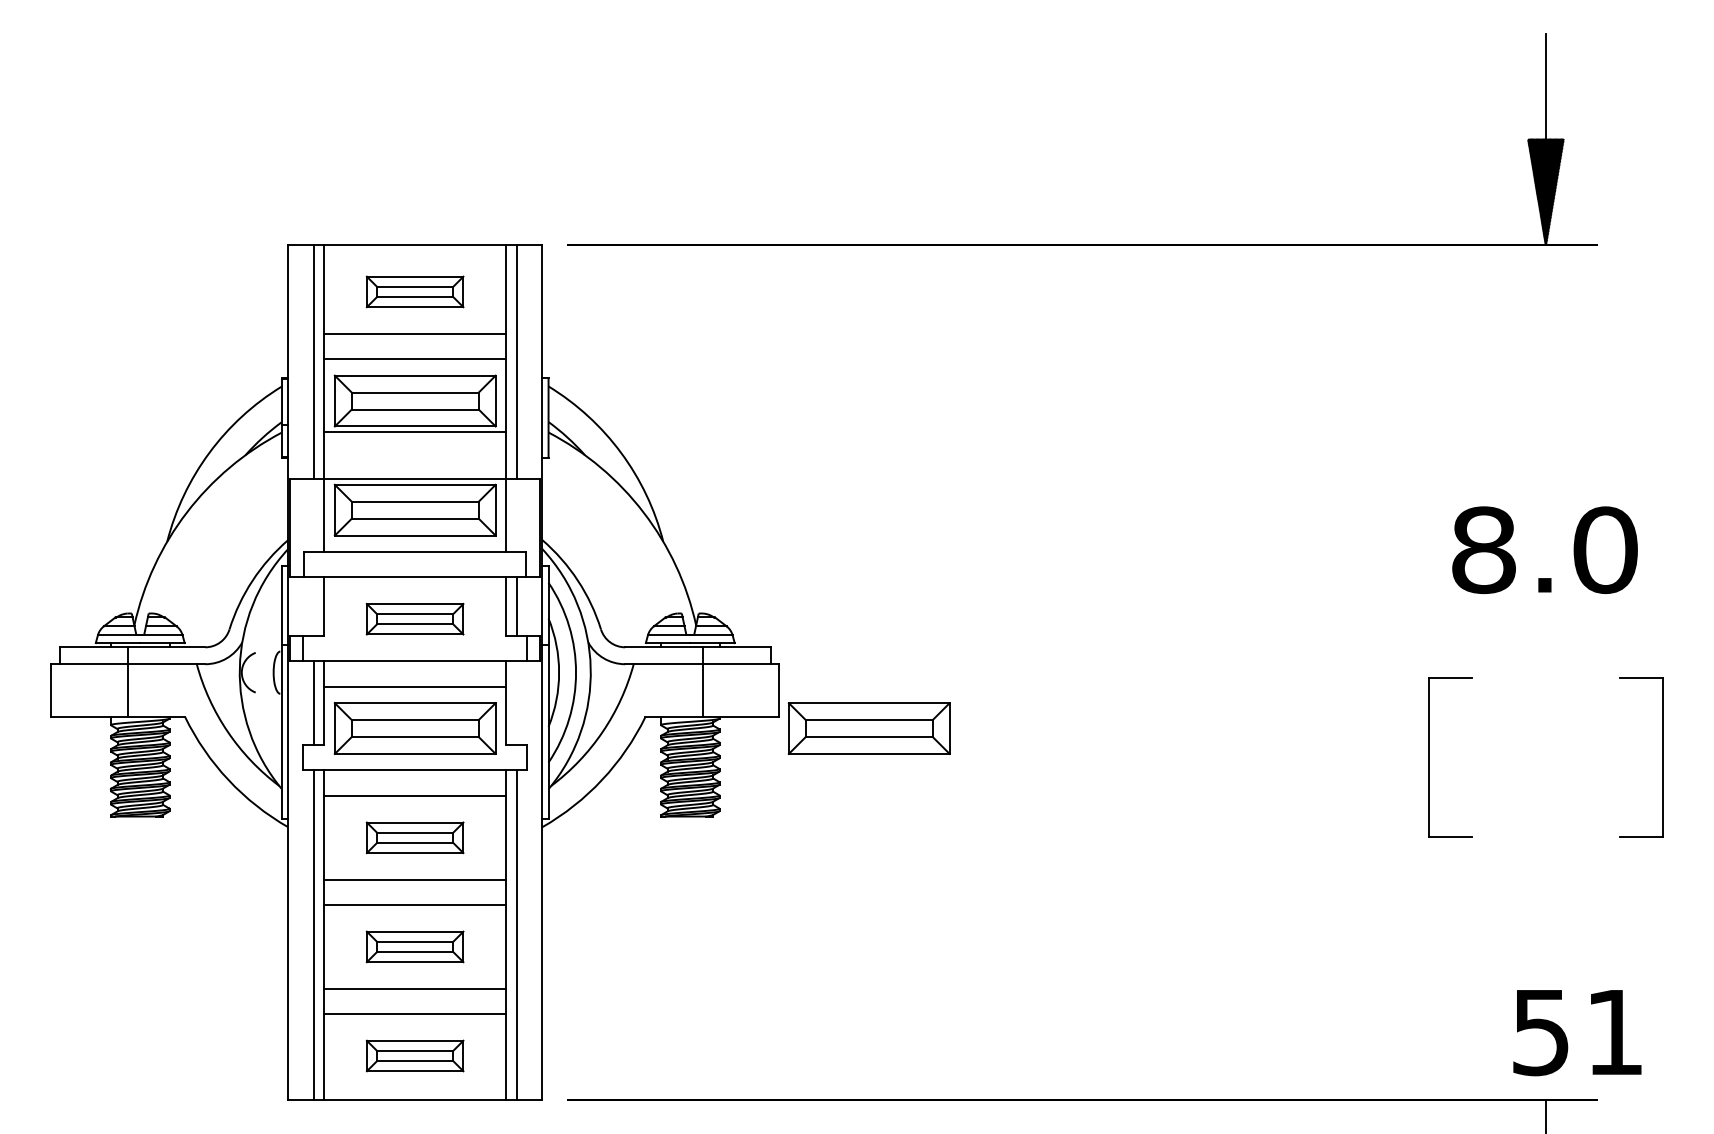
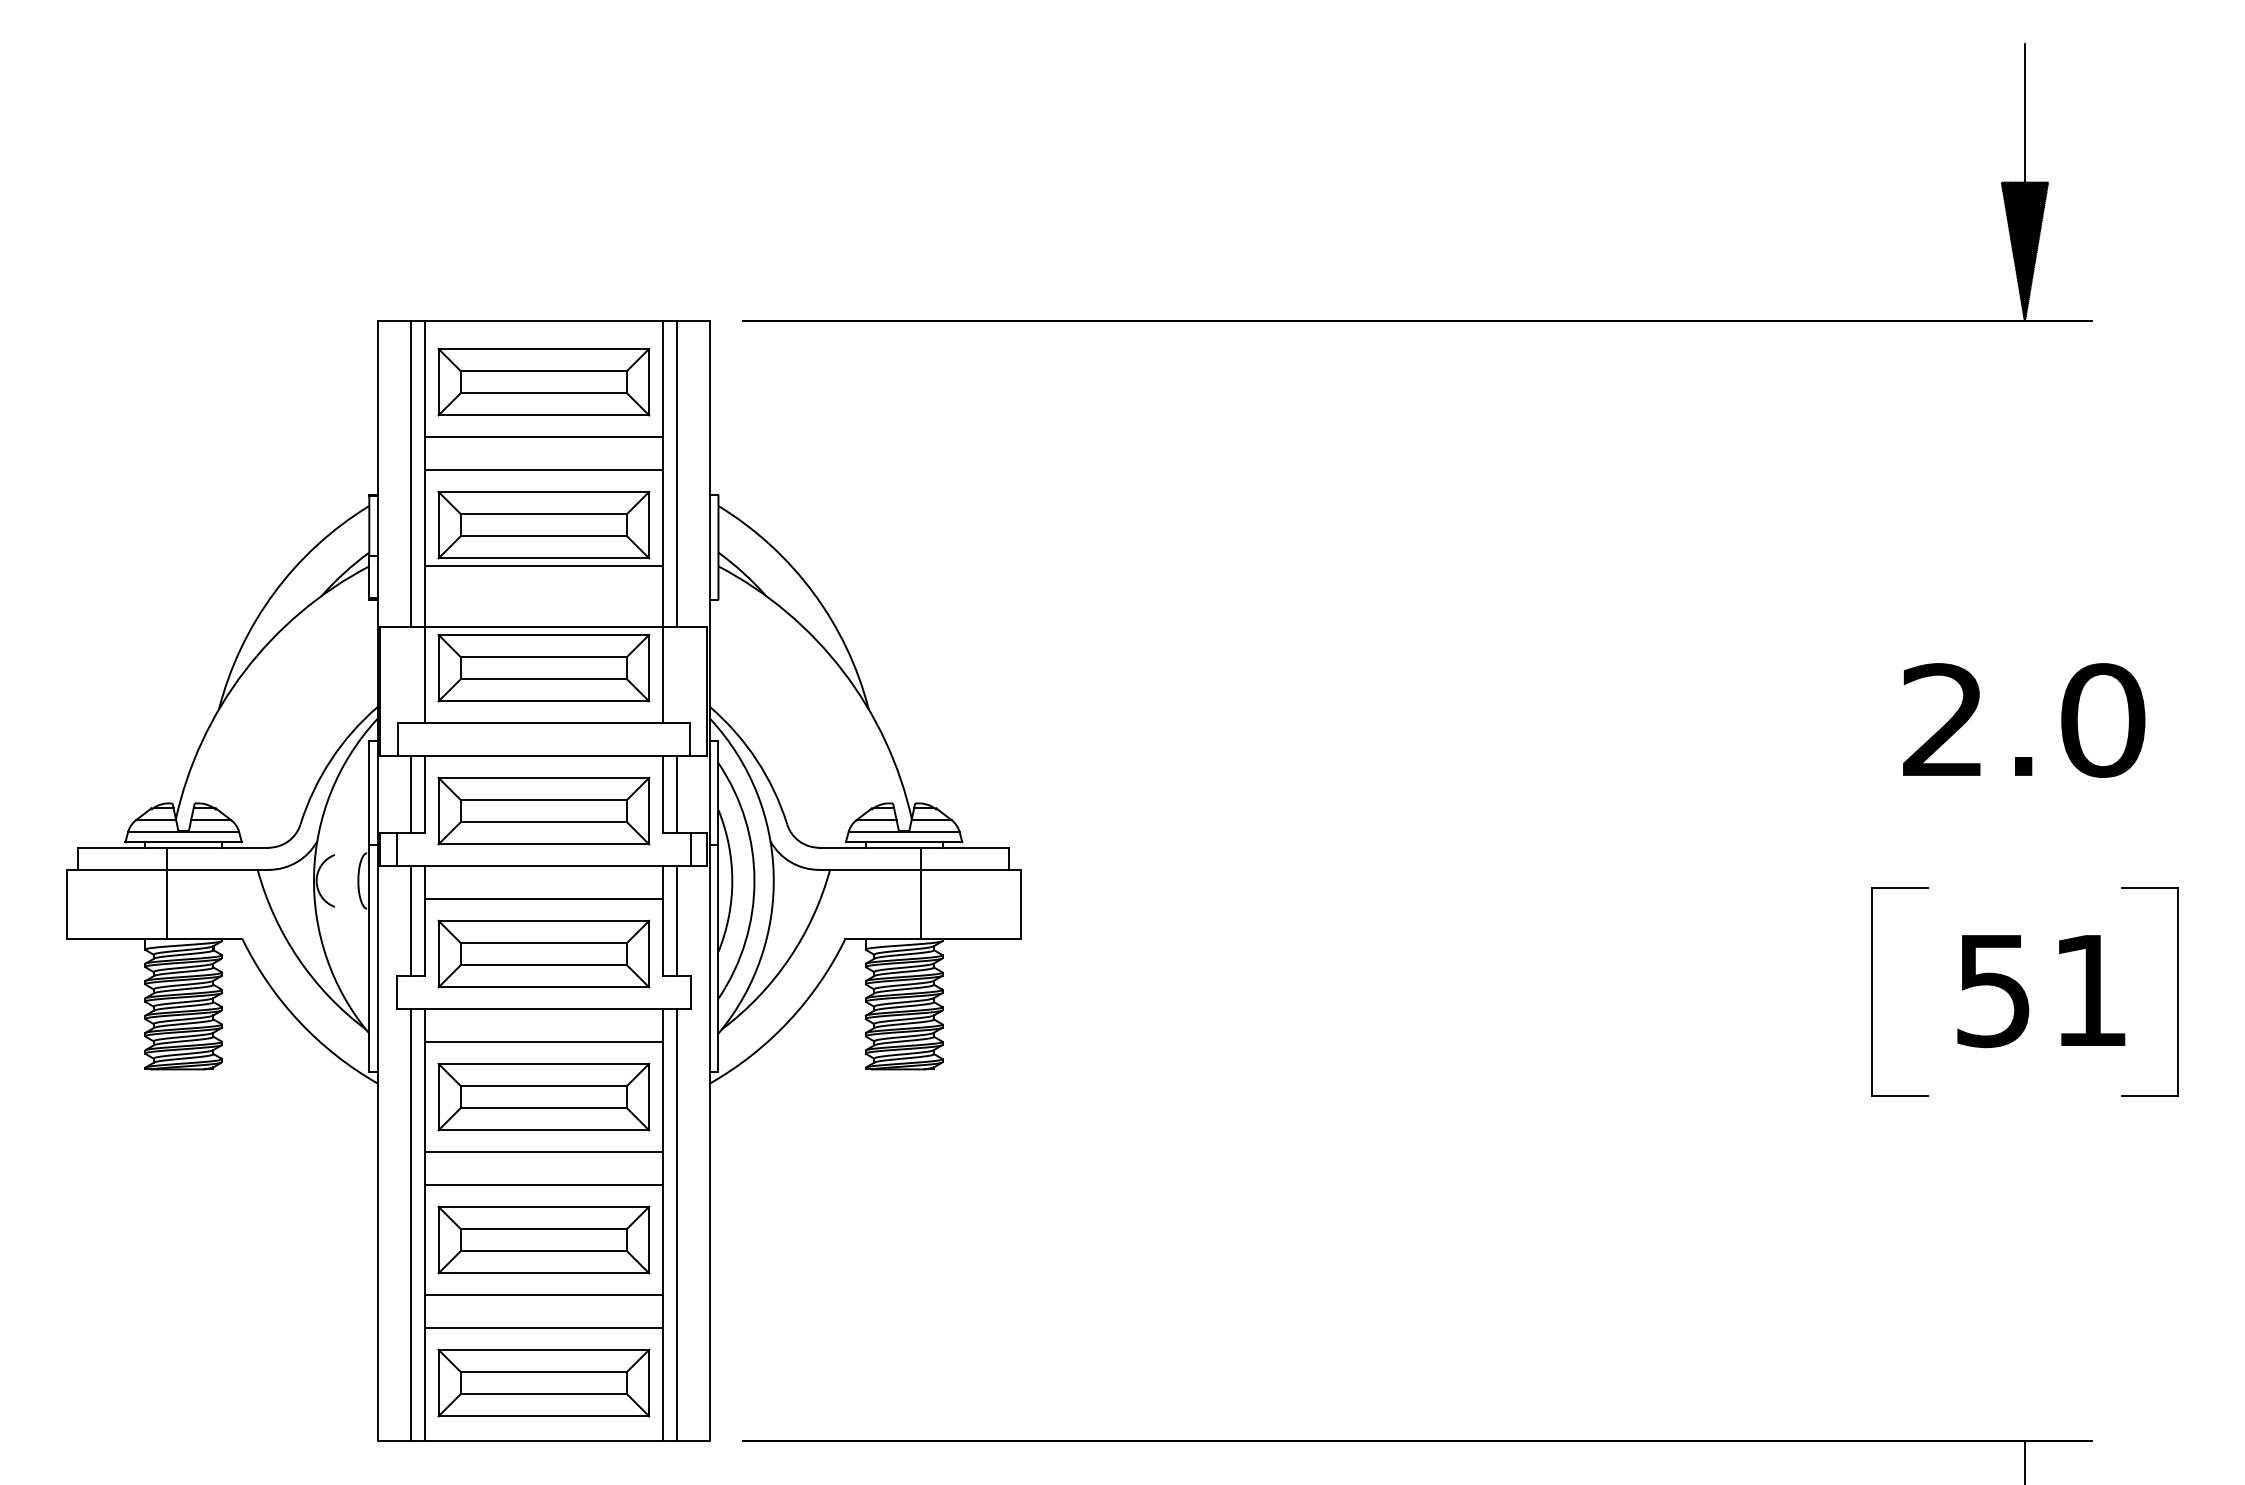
part: (414, 291) -> (542, 381), size x1.67
text: (1483, 550) -> (1943, 720), 8.0 -> 2.0
line: (313, 606) -> (410, 794), added
part: (414, 618) -> (542, 809), size x1.67
line: (516, 703) -> (676, 921), added
part: (868, 728) -> (1137, 954), removed
part: (414, 837) -> (542, 1096), size x1.67
part: (414, 946) -> (542, 1239), size x1.67
text: (1577, 1033) -> (2041, 992), moved
part: (414, 1055) -> (542, 1382), size x1.67

